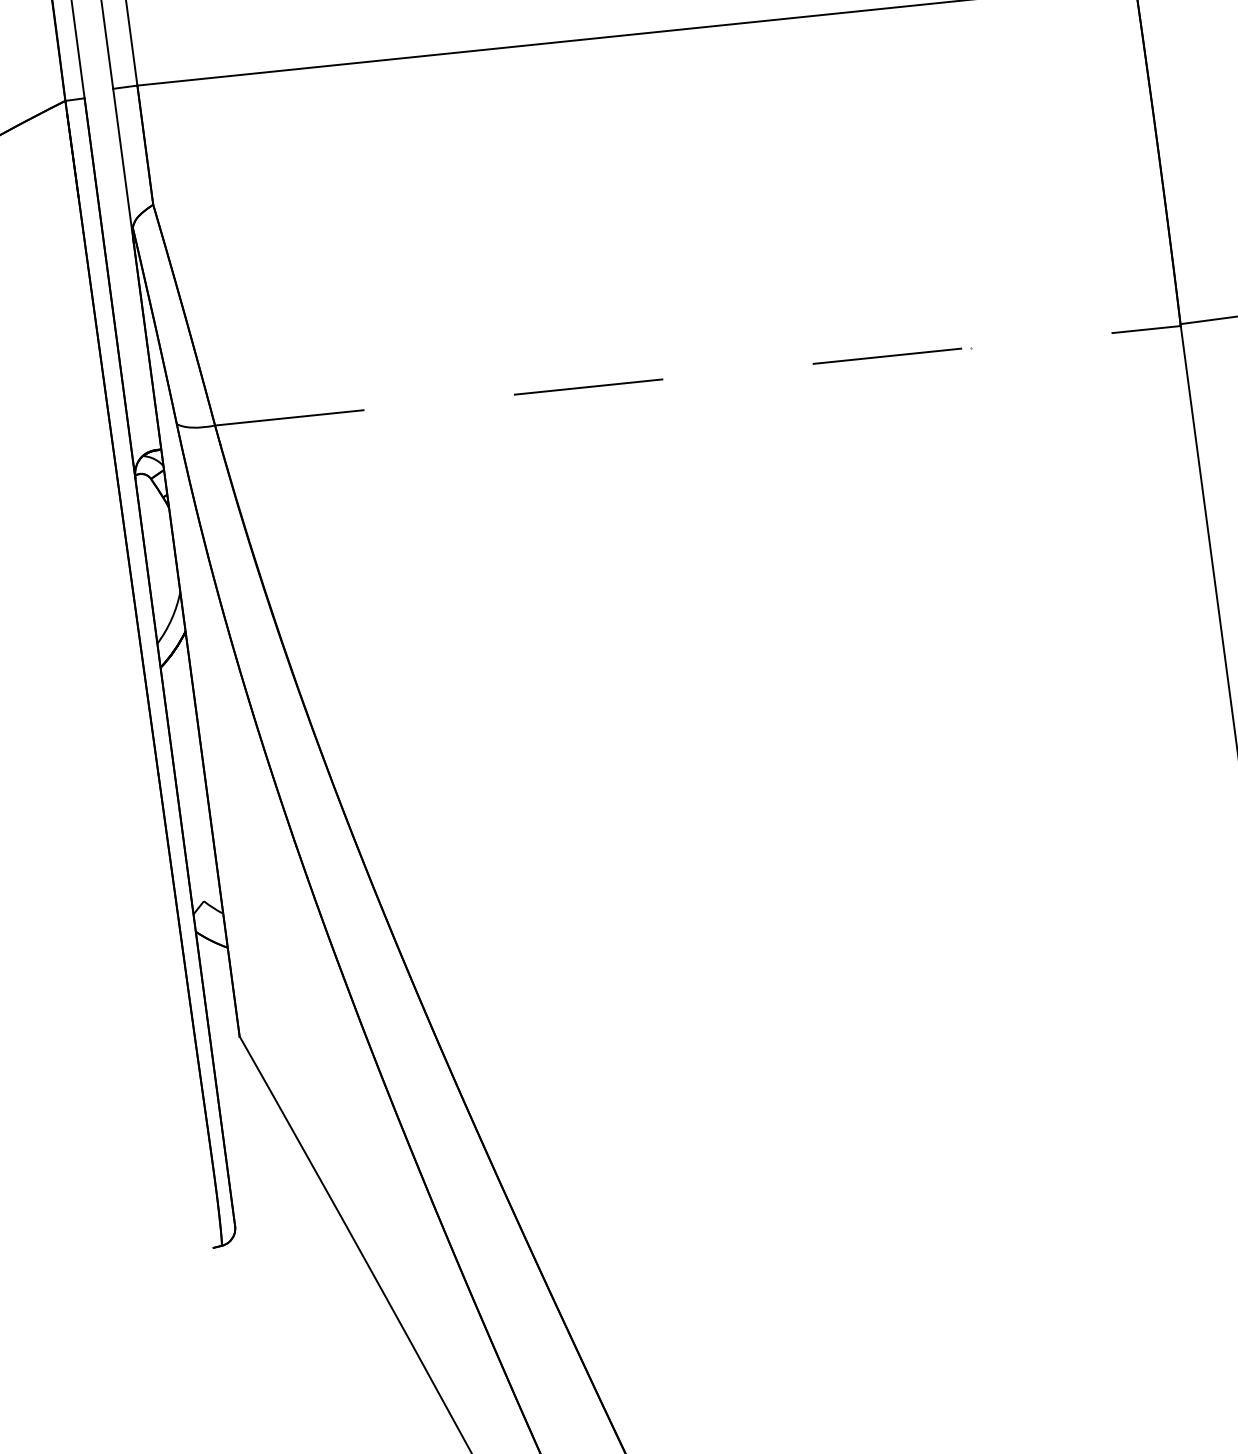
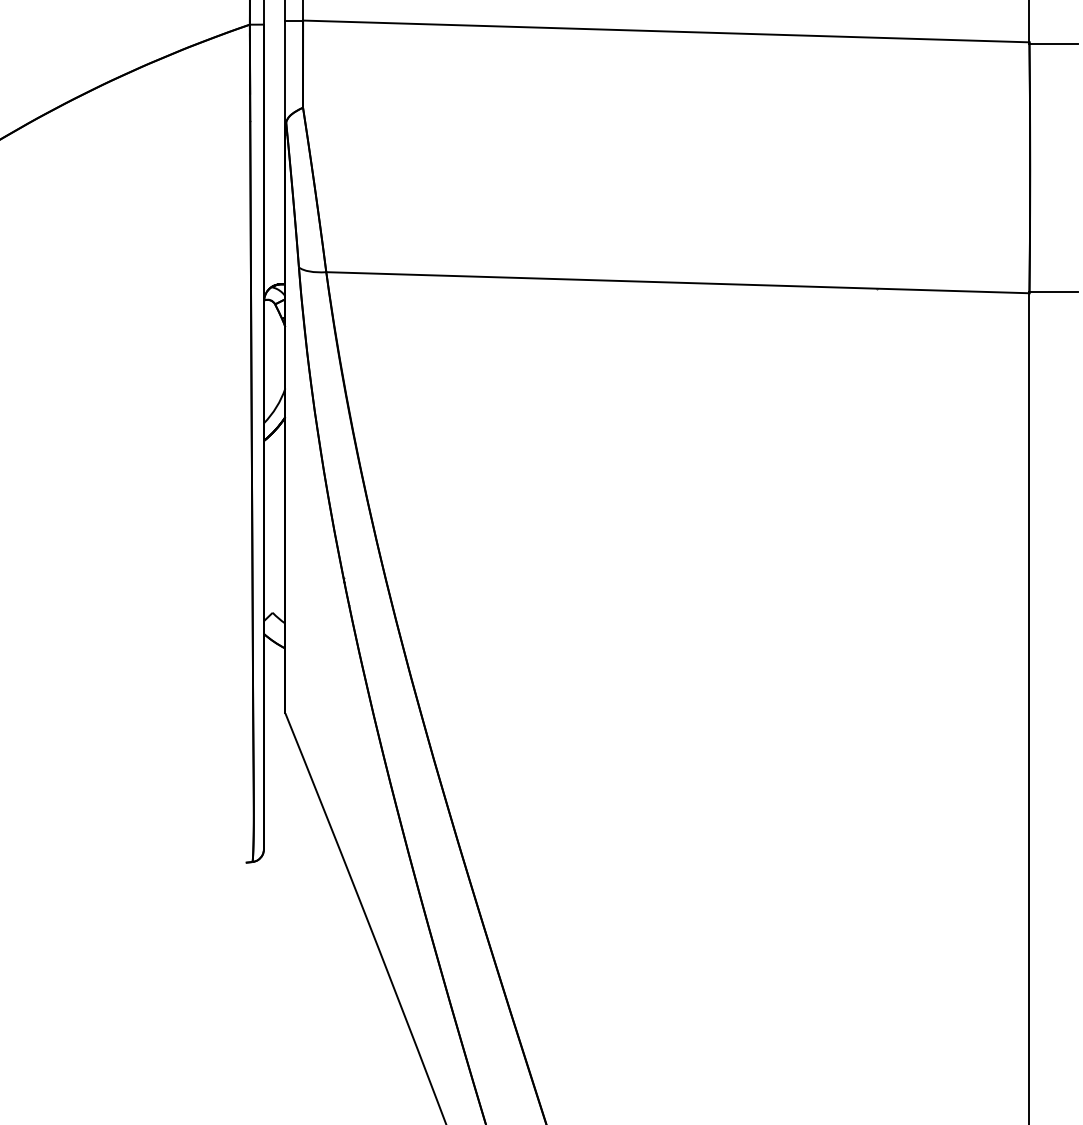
line: (697, 375) -> (677, 282), dashed -> solid

